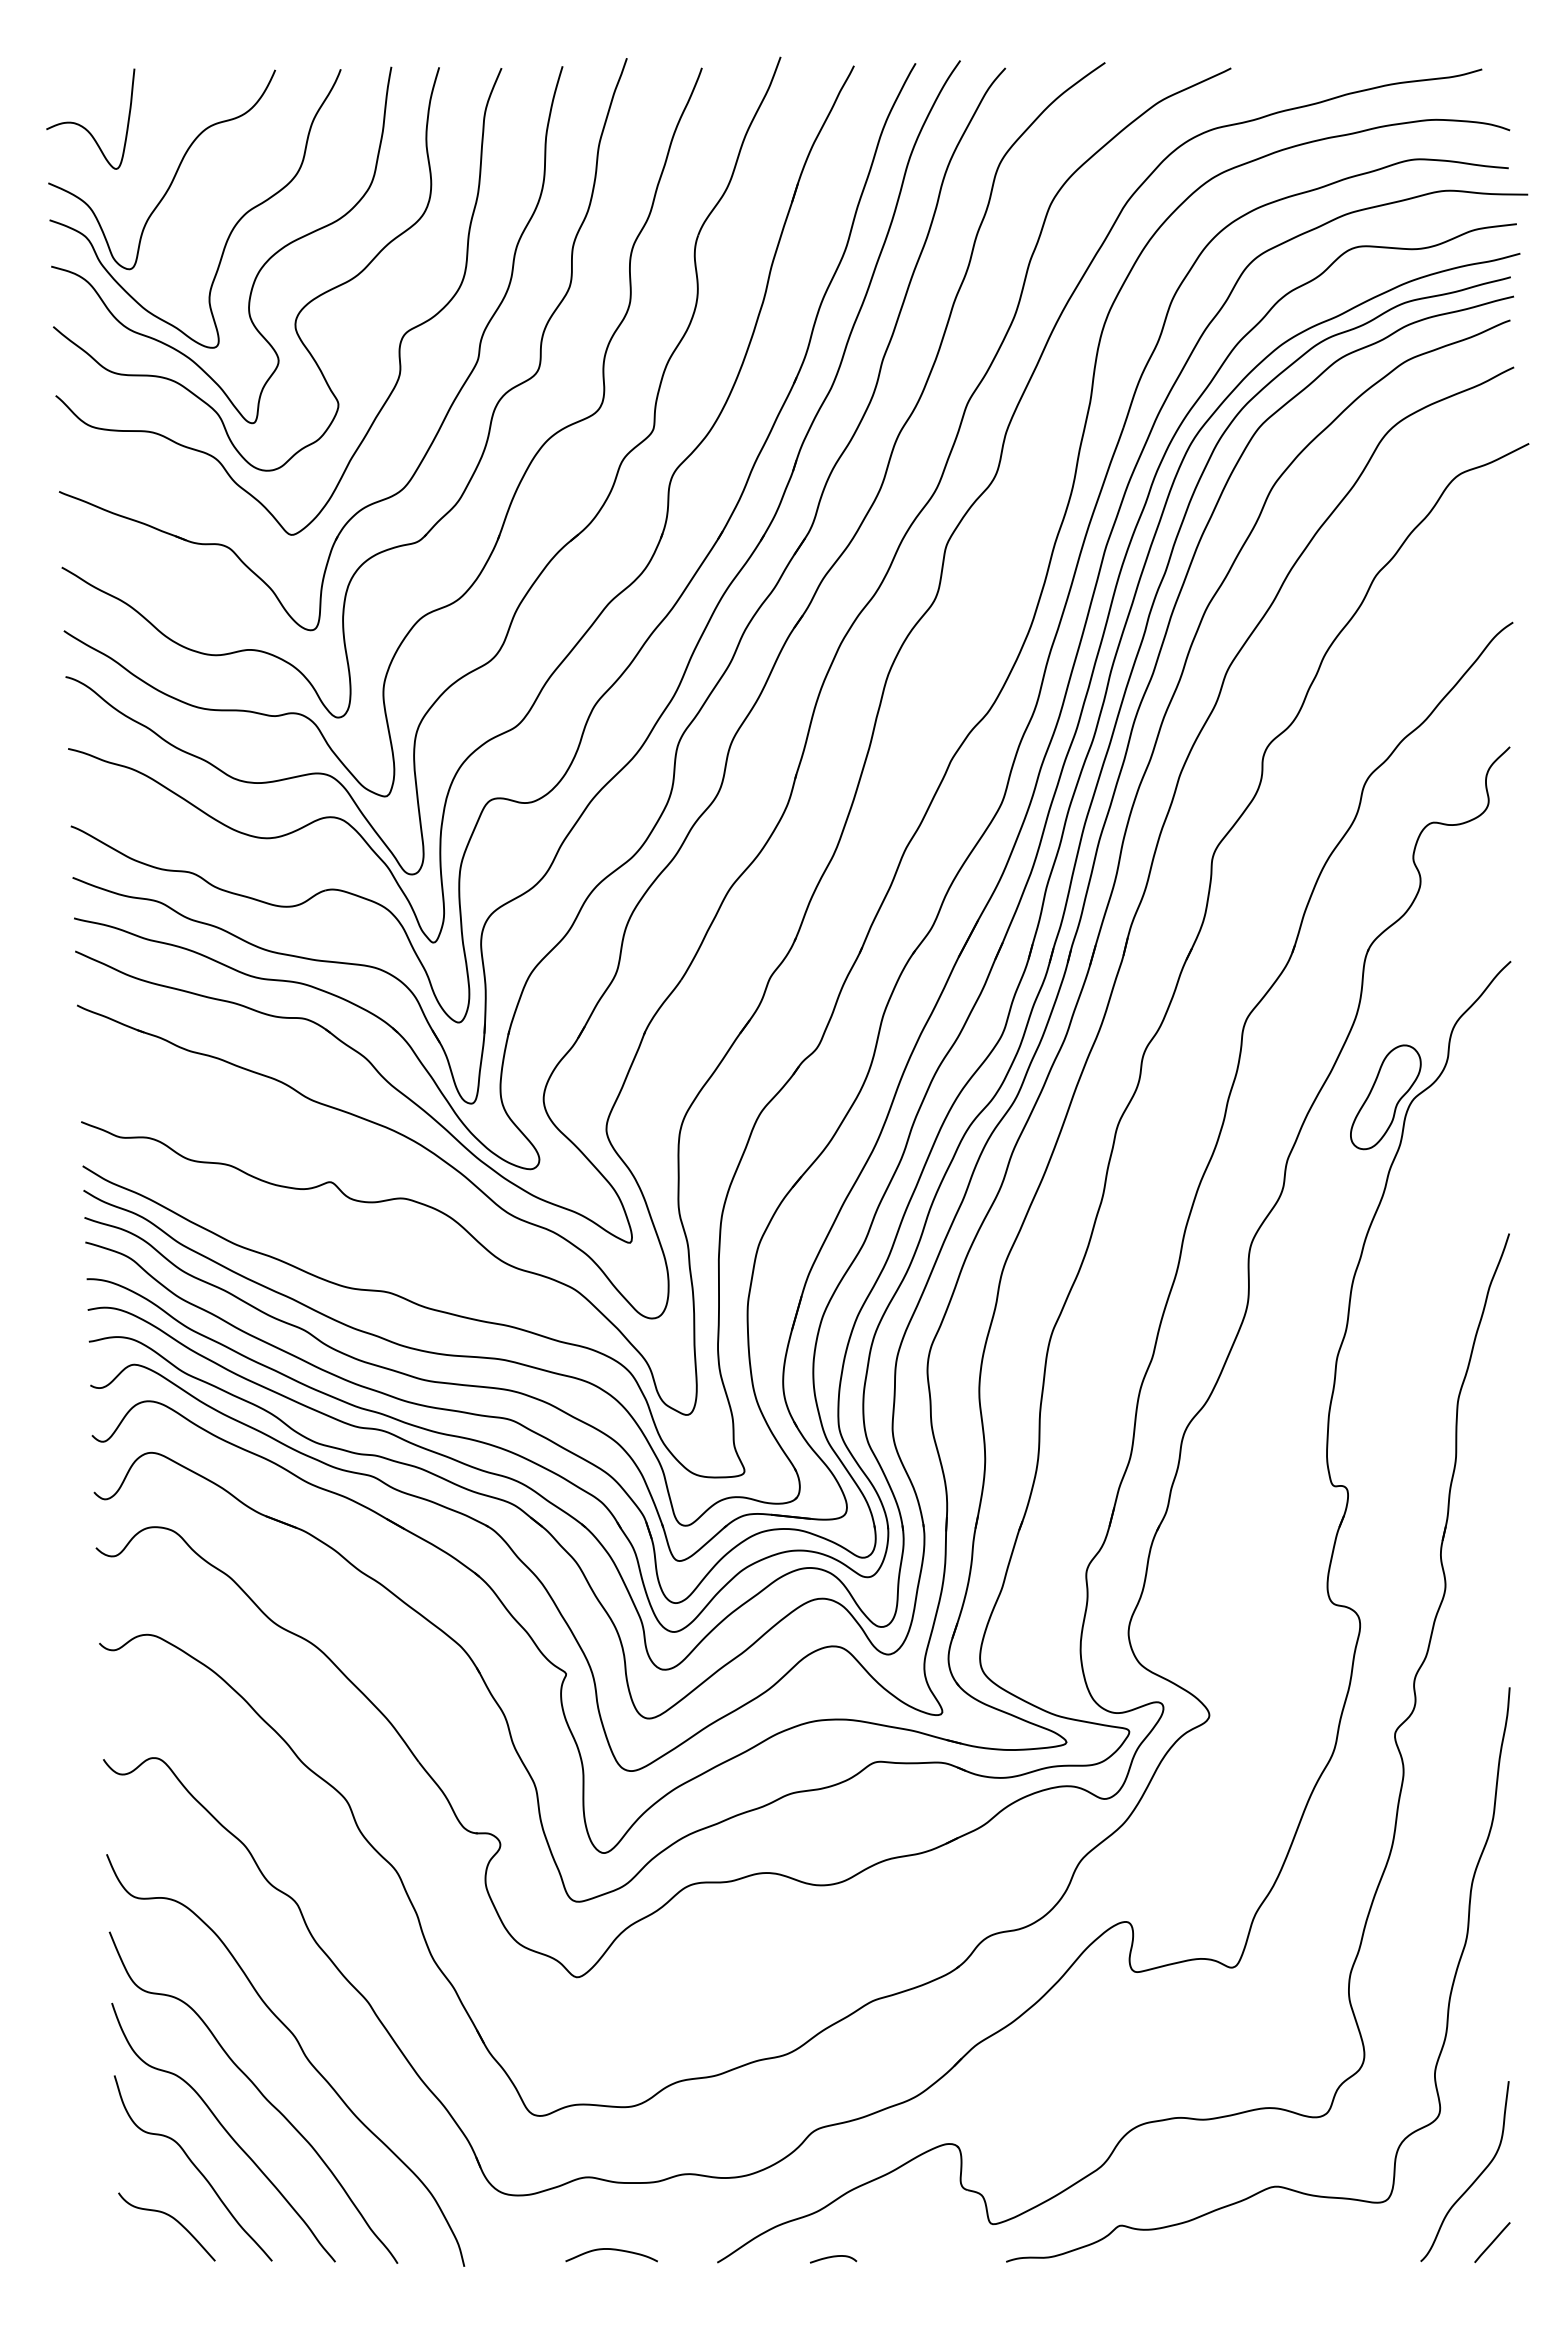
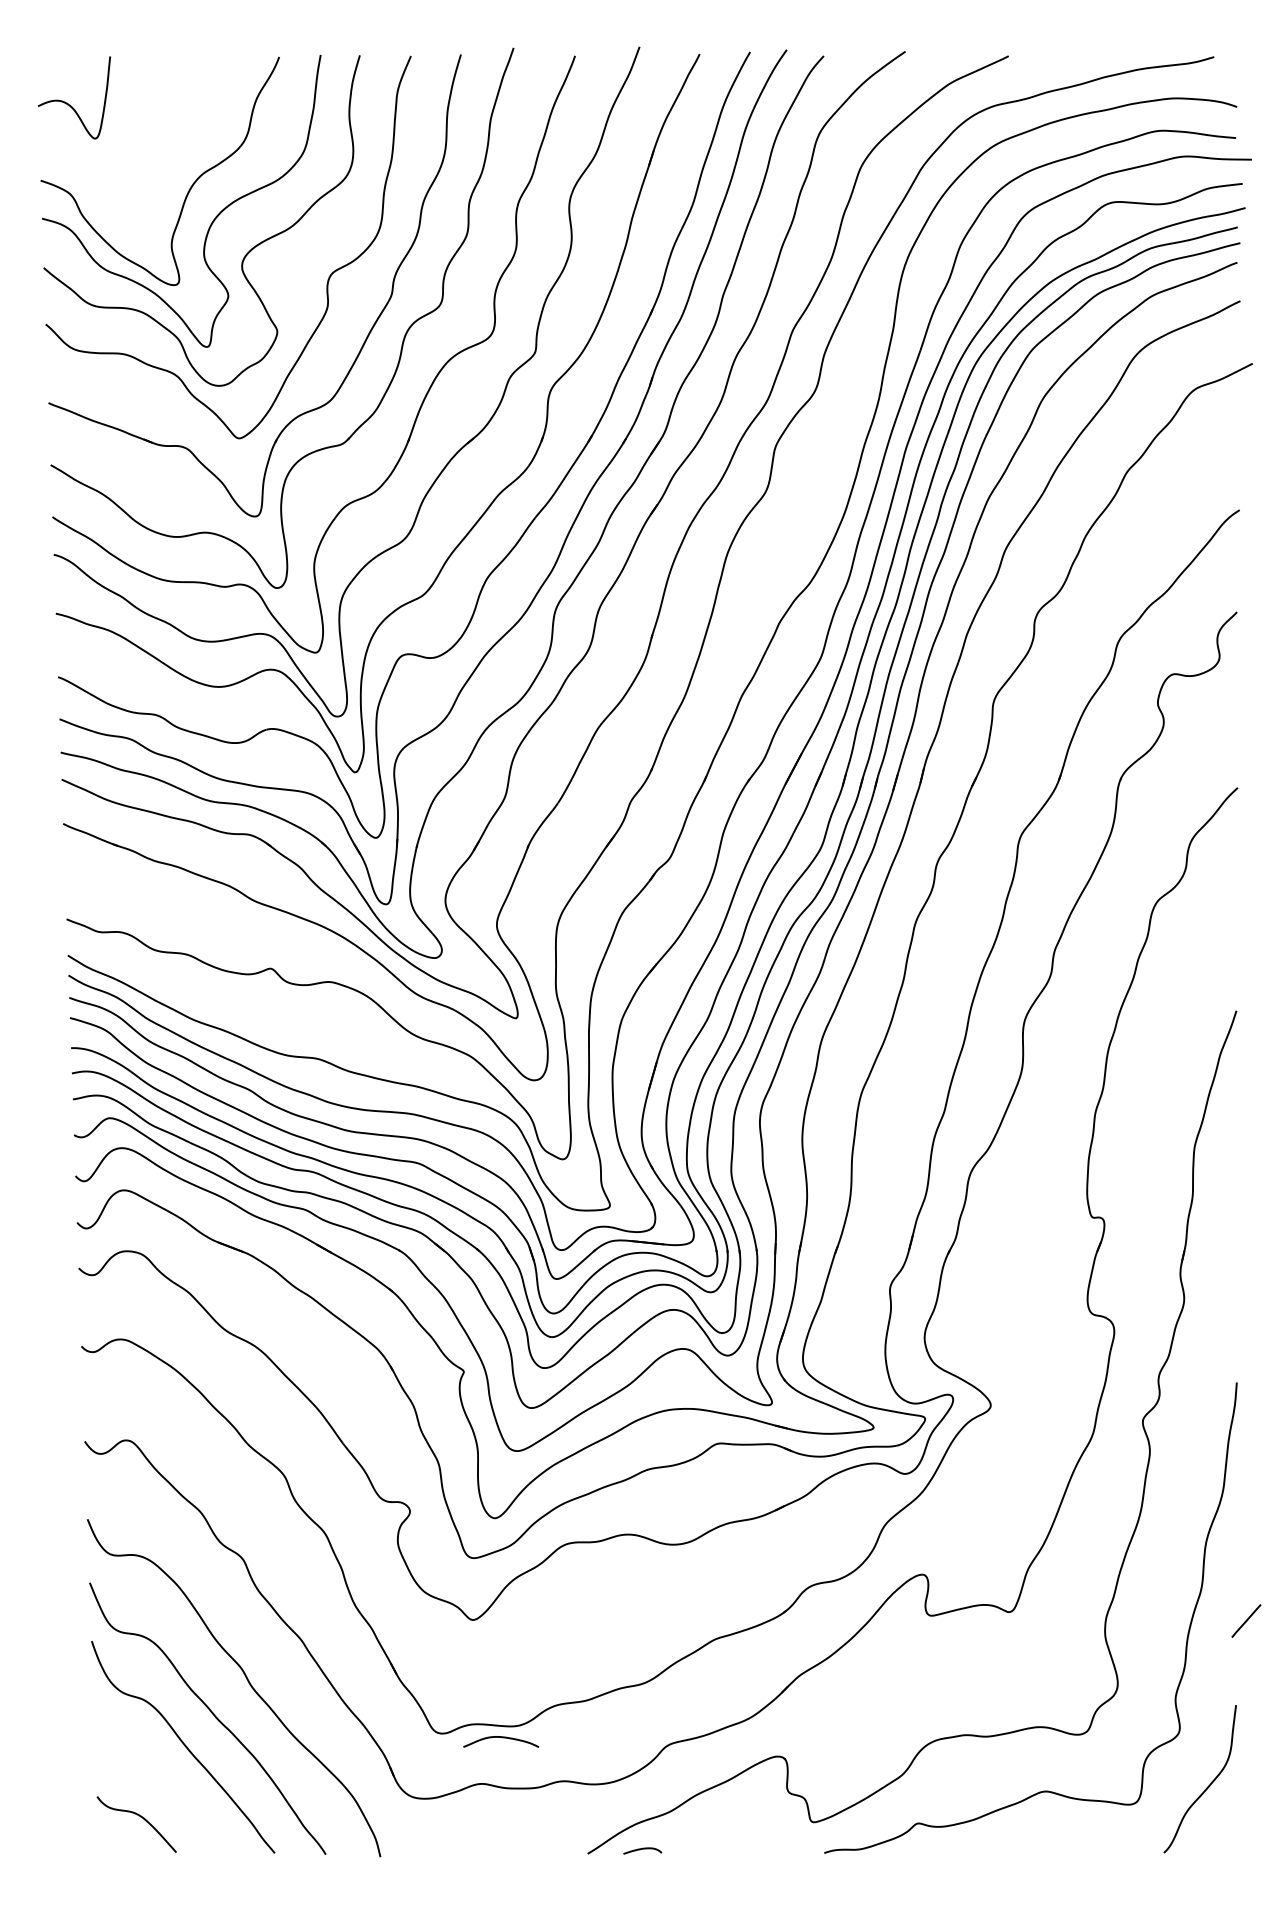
curve: (173, 176) -> (142, 144), removed
part: (1385, 1097) -> (1135, 899), removed
curve: (194, 2166) -> (159, 1775), removed
line: (1492, 2242) -> (1246, 1621), moved
curve: (611, 2250) -> (501, 1738), moved
curve: (833, 2257) -> (642, 1849), moved

